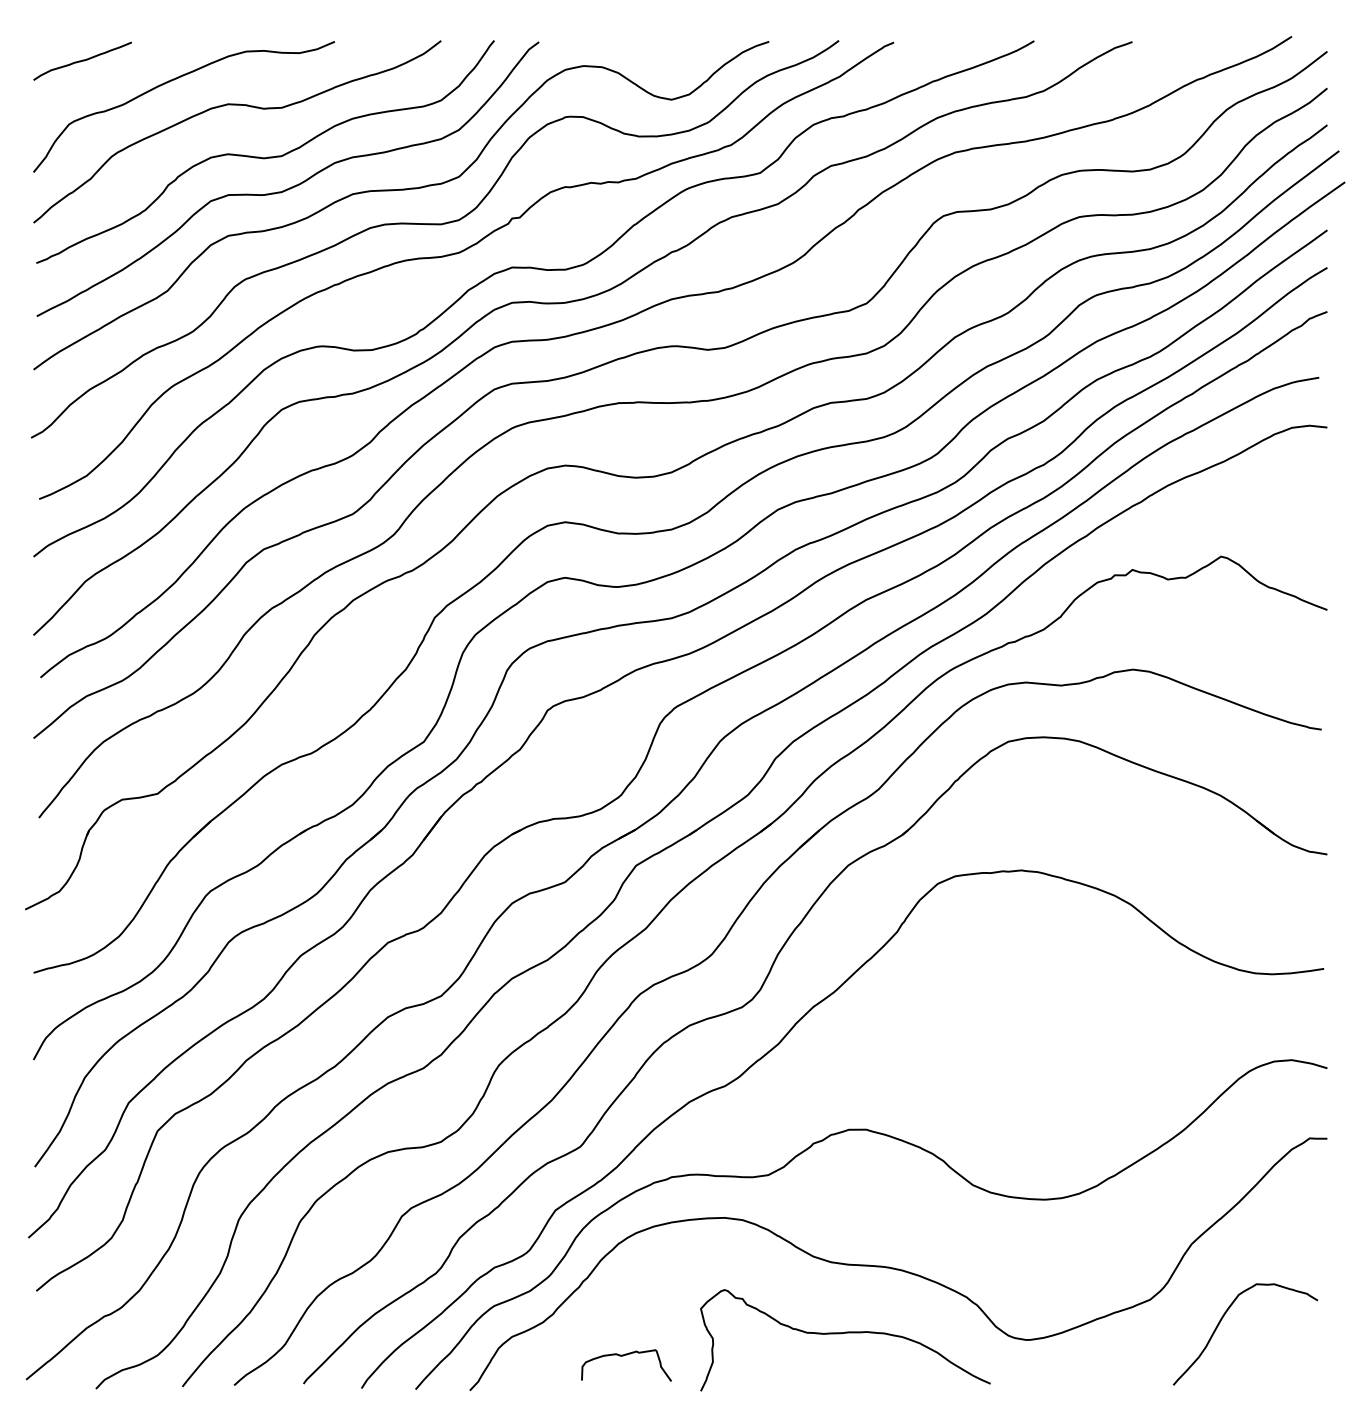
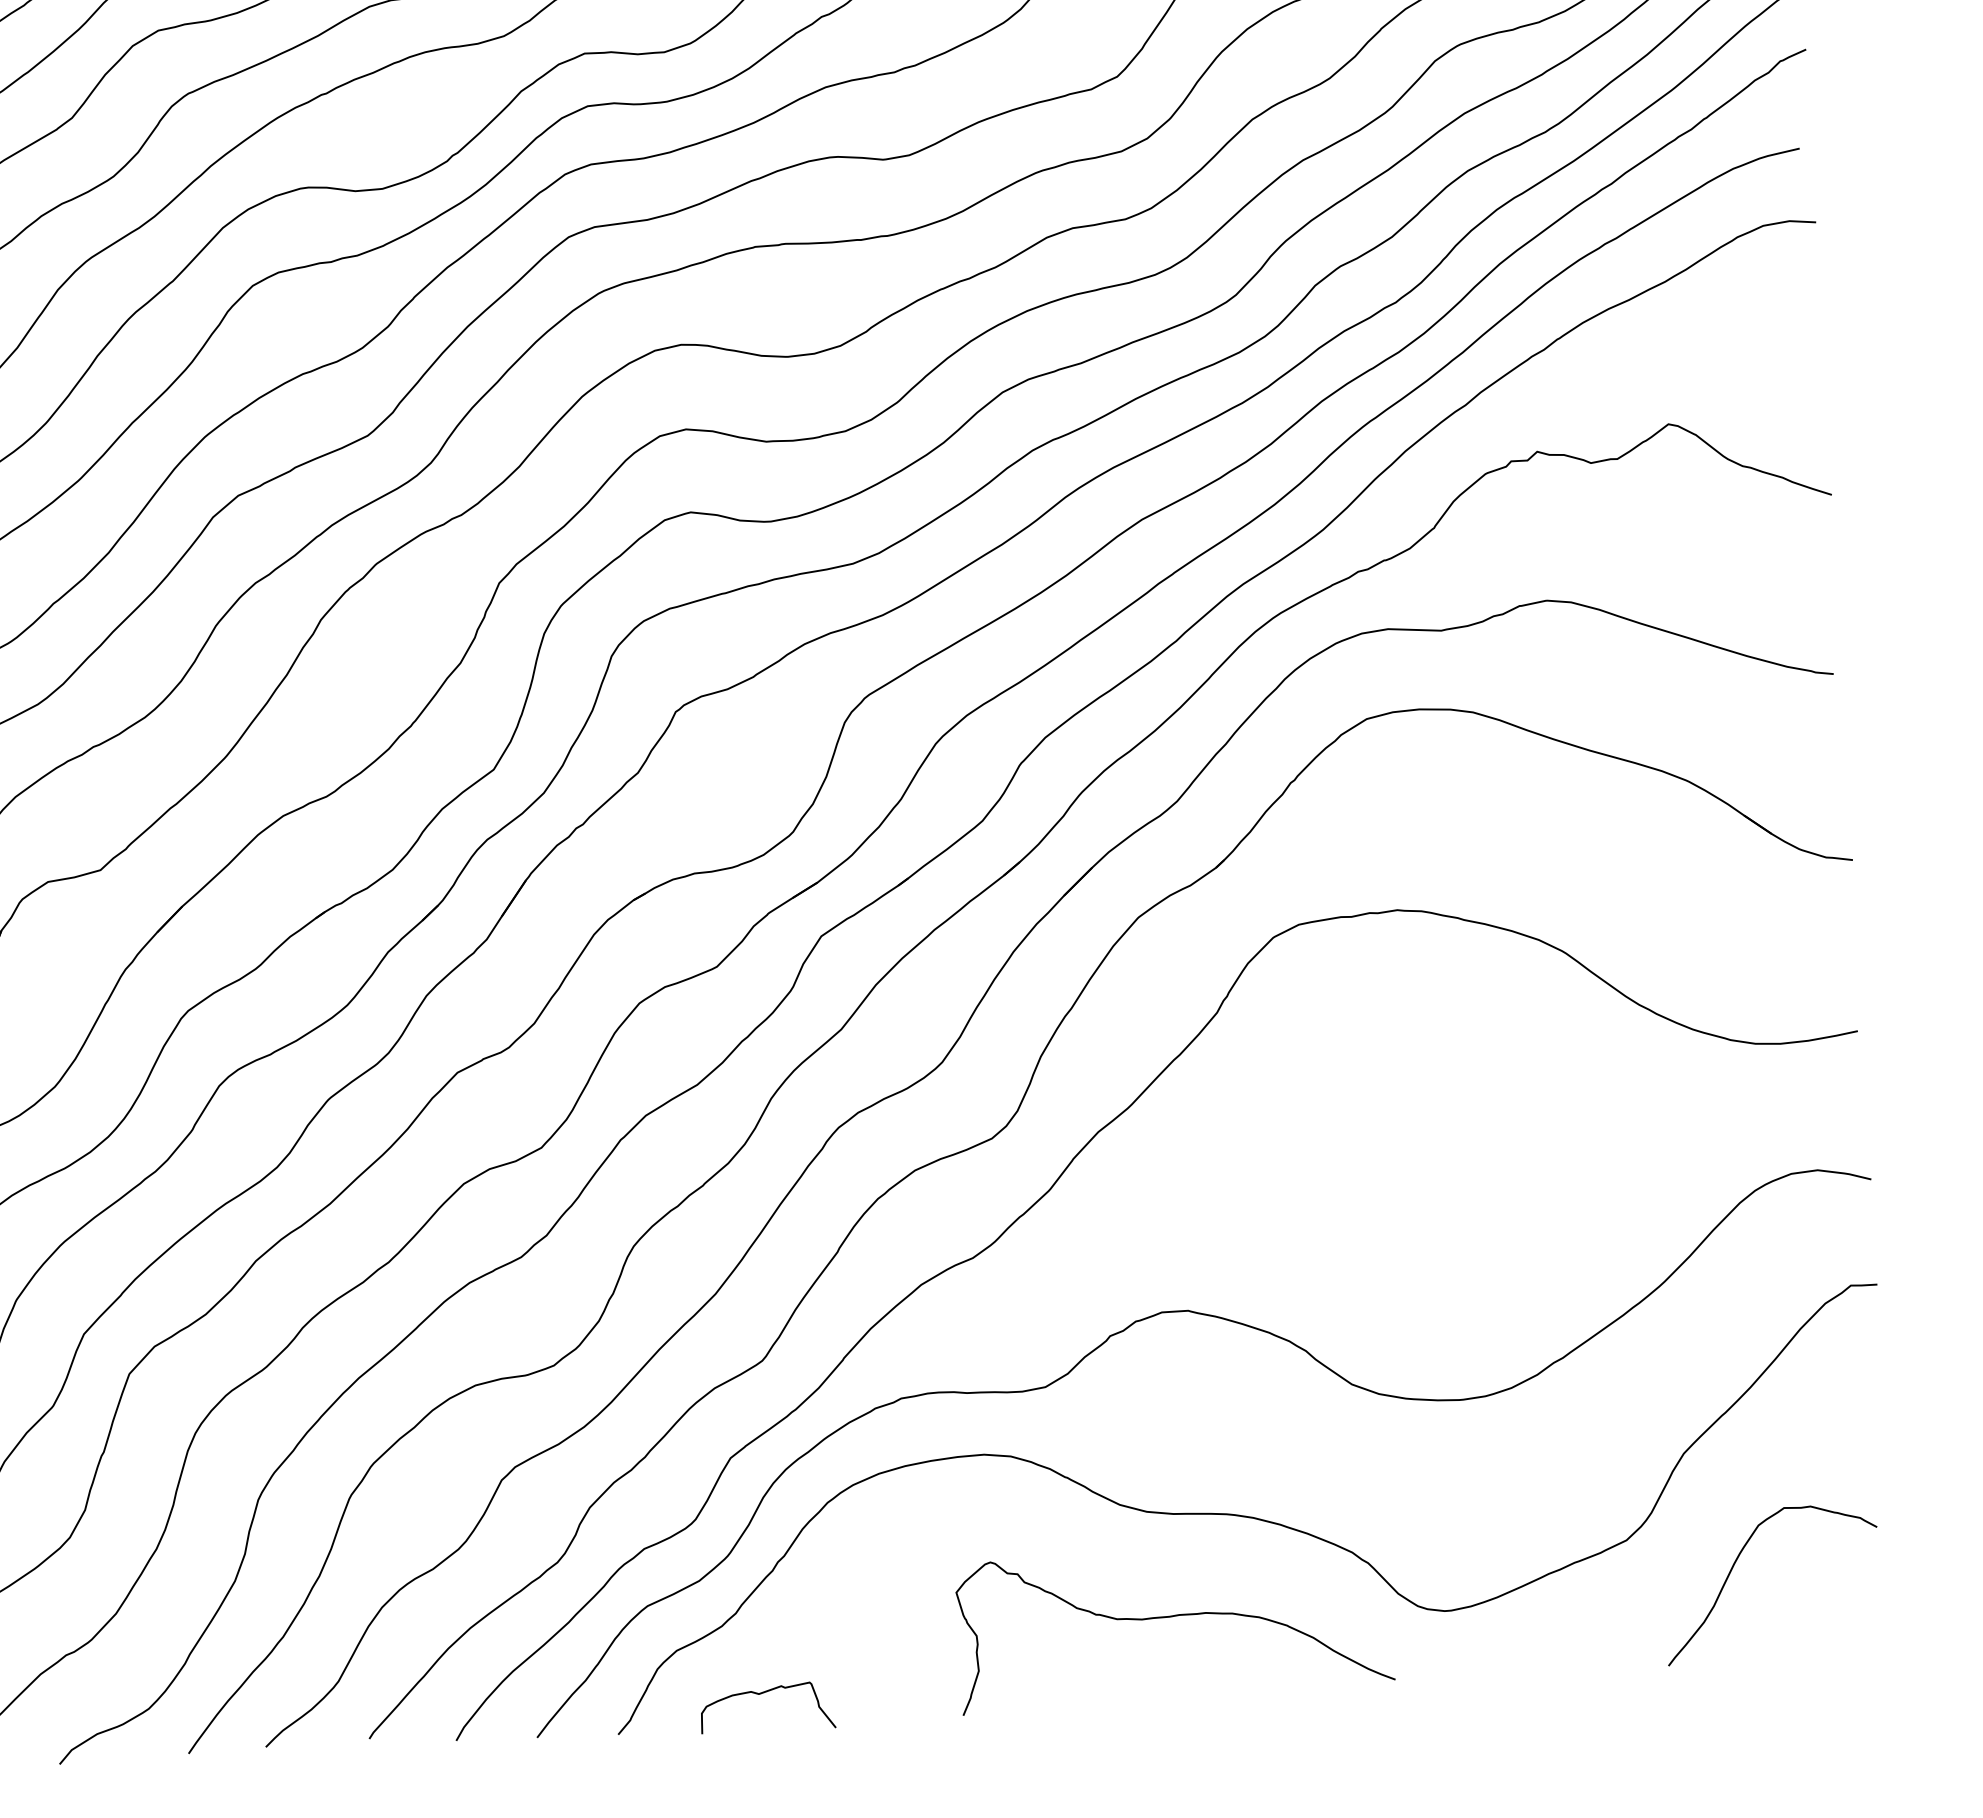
curve: (623, 1356) -> (762, 1694), moved

